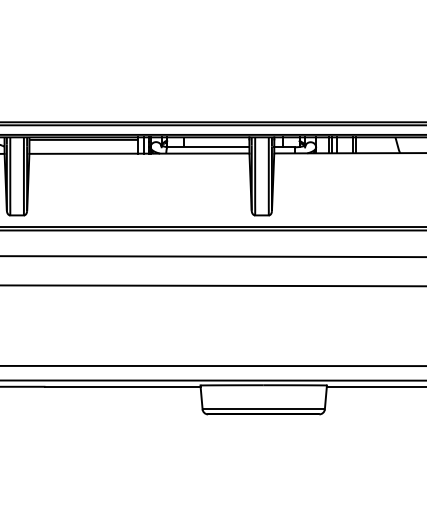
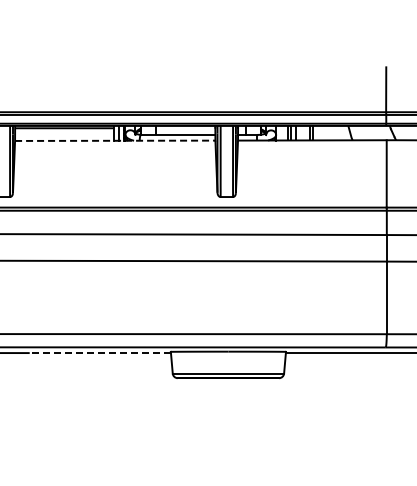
line: (139, 153) -> (115, 140), solid -> dashed
line: (123, 387) -> (100, 353), solid -> dashed

